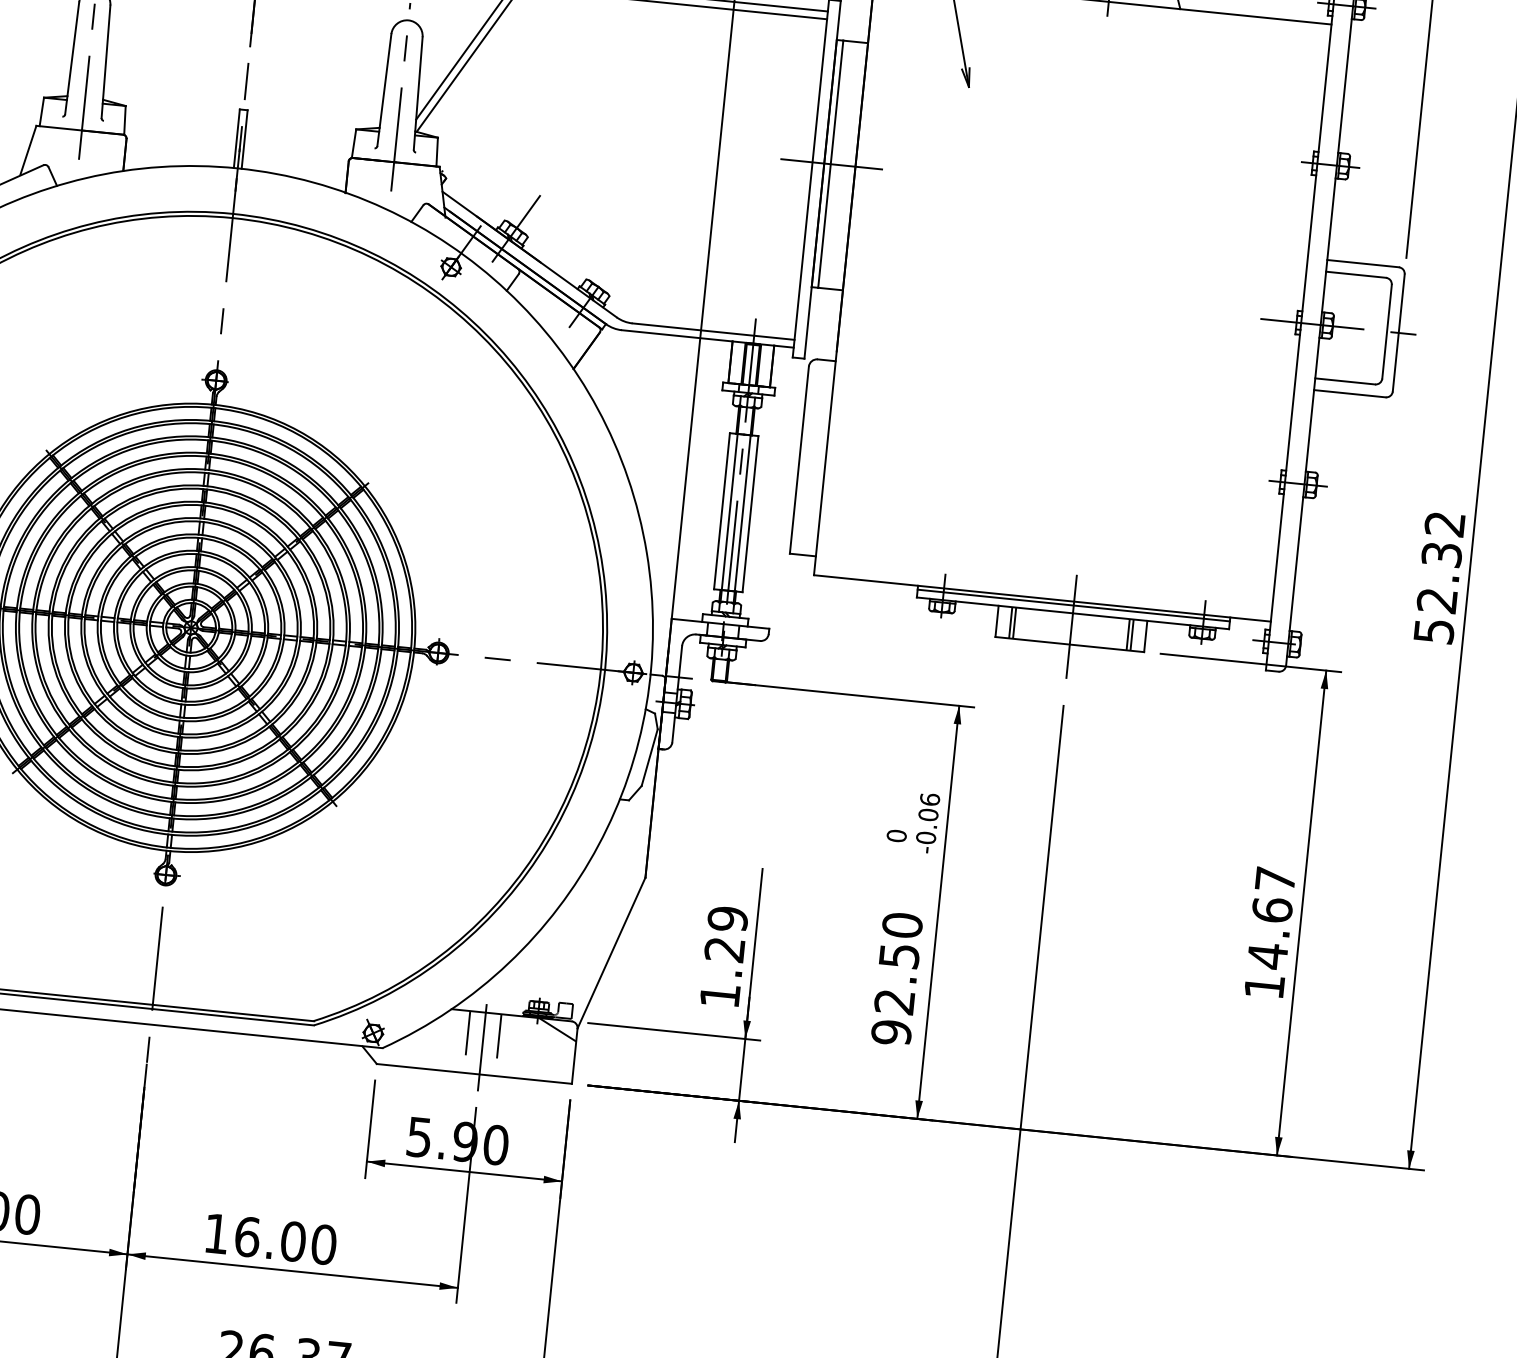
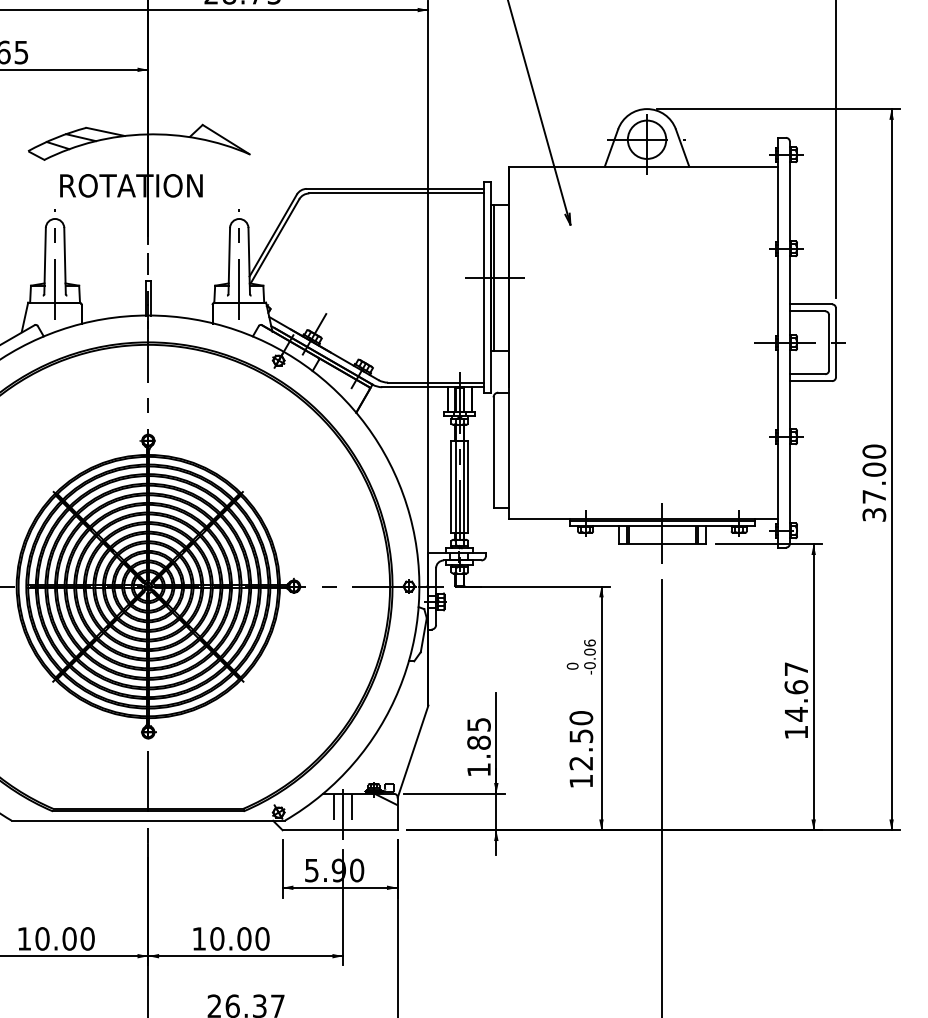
text: (1439, 576) -> (874, 482), 52.32 -> 37.00
text: (725, 933) -> (478, 733), 1.29 -> 1.85
text: (891, 1032) -> (581, 781), 92.50 -> 12.50
text: (247, 1236) -> (217, 938), 16.00 -> 10.00

